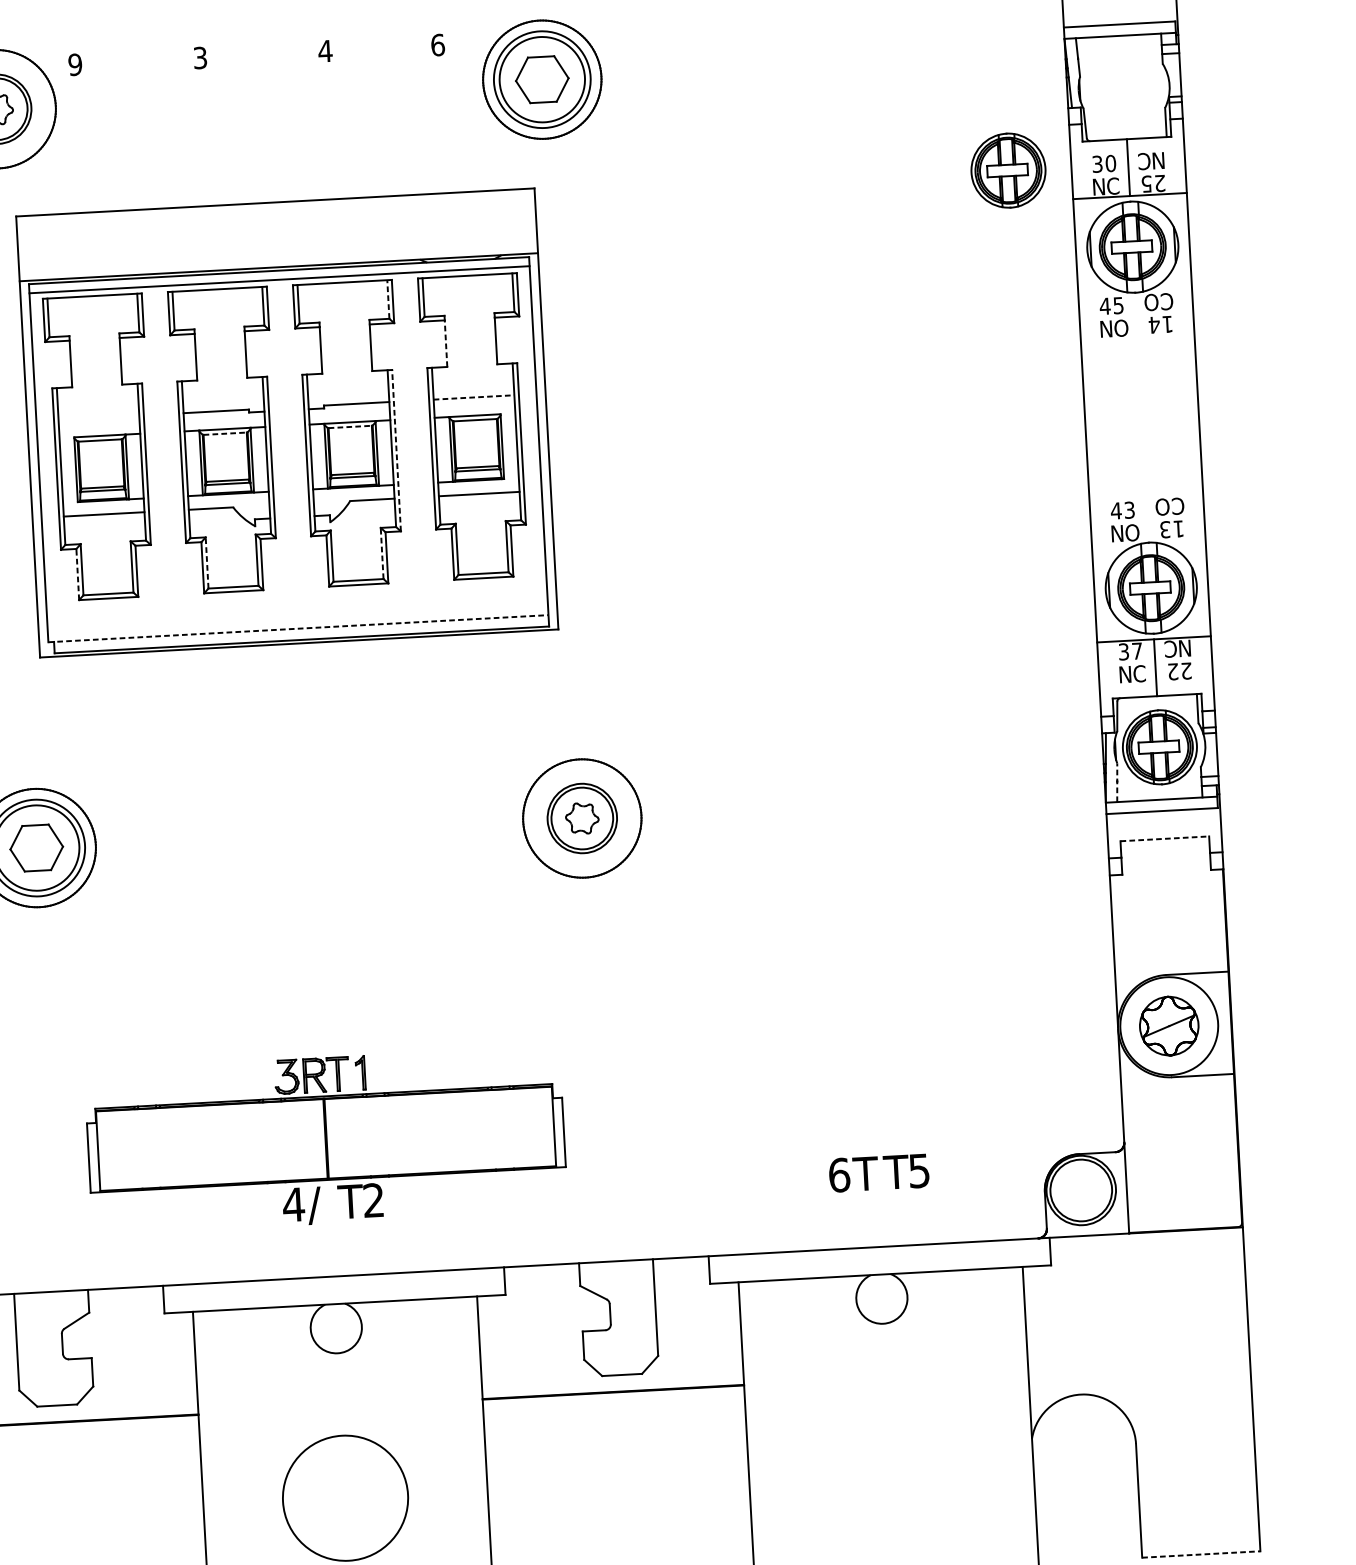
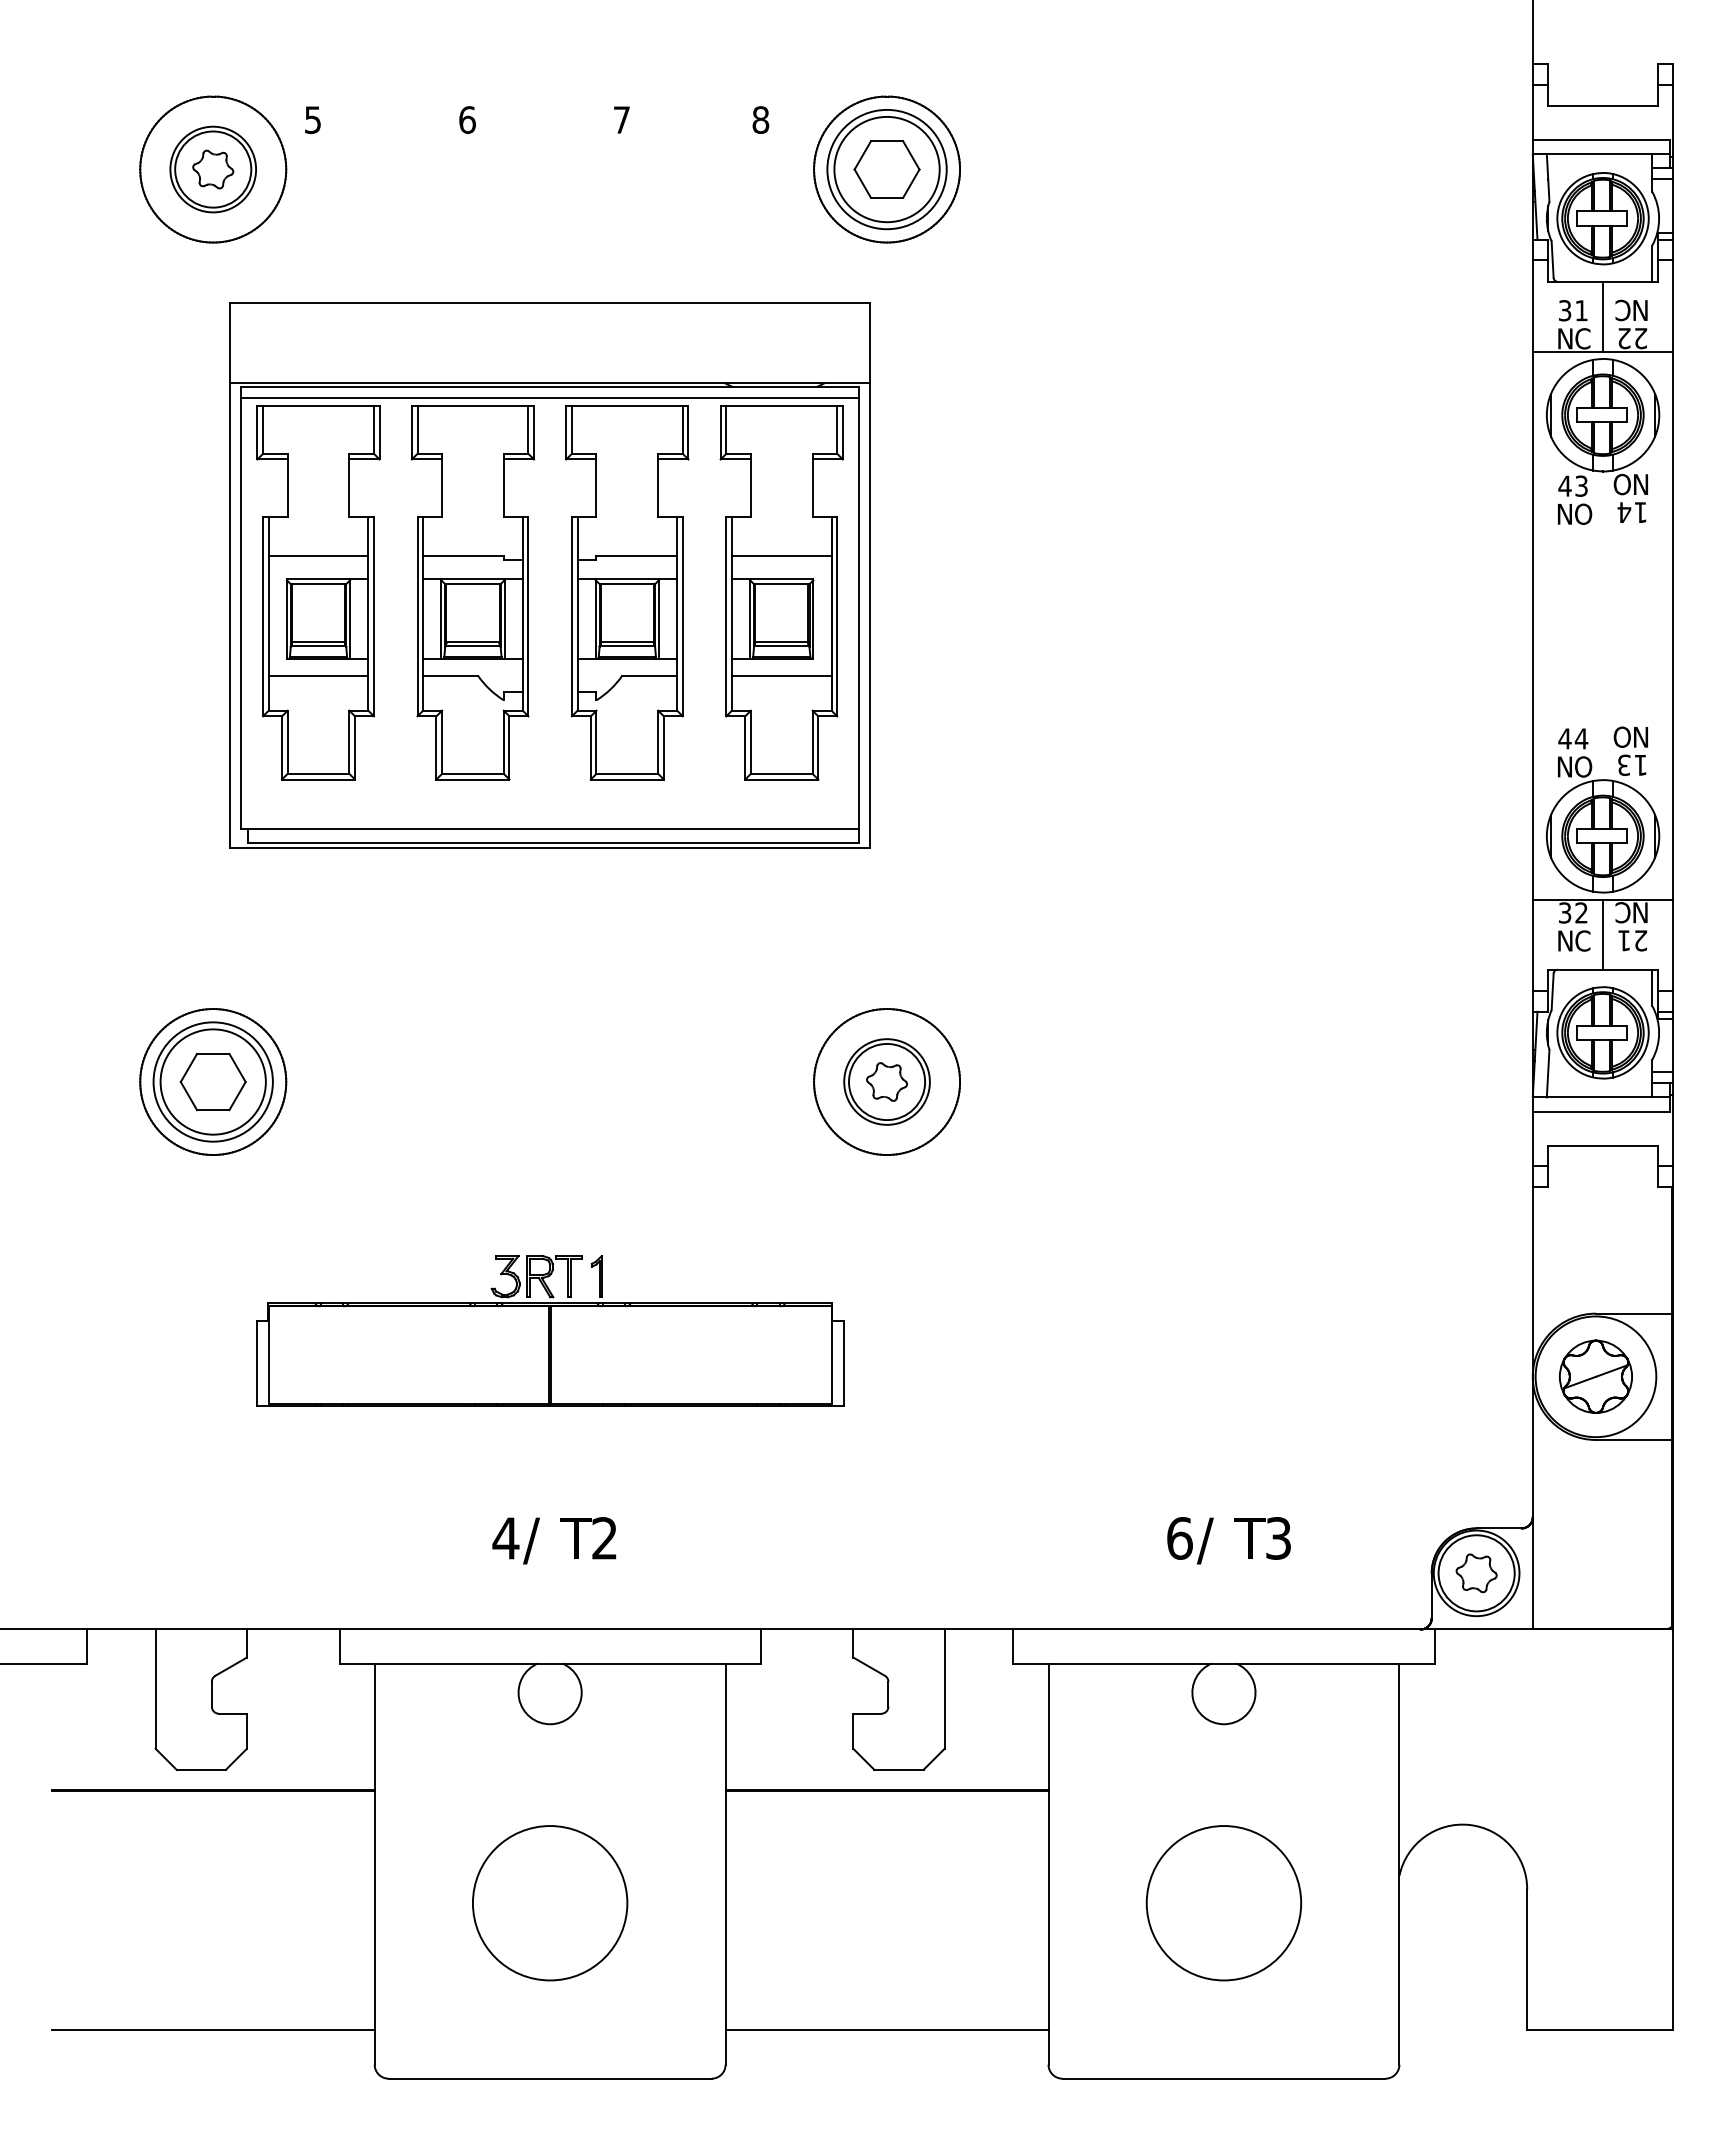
text: (437, 44) -> (760, 119), 6 -> 8
text: (325, 50) -> (621, 119), 4 -> 7
text: (200, 57) -> (467, 119), 3 -> 6
text: (74, 64) -> (312, 119), 9 -> 5
text: (1110, 163) -> (1581, 310), 0 -> 1
part: (1008, 170) -> (1602, 218), moved
text: (1146, 184) -> (1624, 338), 5 -> 2
line: (388, 299) -> (682, 429), dashed -> solid
text: (1167, 301) -> (1641, 484), C -> N
text: (1118, 305) -> (1581, 485), 5 -> 3
line: (445, 343) -> (750, 488), dashed -> solid
line: (473, 397) -> (781, 556), dashed -> solid
line: (98, 417) -> (318, 556), added
line: (350, 427) -> (627, 584), dashed -> solid
line: (224, 433) -> (472, 584), dashed -> solid
line: (396, 450) -> (682, 616), dashed -> solid
text: (1178, 505) -> (1641, 736), C -> N
text: (1129, 509) -> (1581, 738), 3 -> 4
line: (382, 553) -> (658, 742), dashed -> solid
line: (207, 563) -> (442, 742), dashed -> solid
line: (78, 574) -> (282, 747), dashed -> solid
line: (298, 628) -> (550, 829), dashed -> solid
text: (1137, 650) -> (1581, 912), 7 -> 2
text: (1173, 671) -> (1624, 940), 2 -> 1
line: (1117, 782) -> (1548, 1073), dashed -> solid
line: (1164, 838) -> (1602, 1145), dashed -> solid
part: (325, 1118) -> (550, 1330), moved
text: (919, 1170) -> (1278, 1538), 5 -> 3
text: (865, 1175) -> (1211, 1540), T -> /
part: (1081, 1190) -> (1476, 1573), added
circle: (890, 1468) -> (1223, 1903), added
line: (1201, 1554) -> (1600, 2029), dashed -> solid

